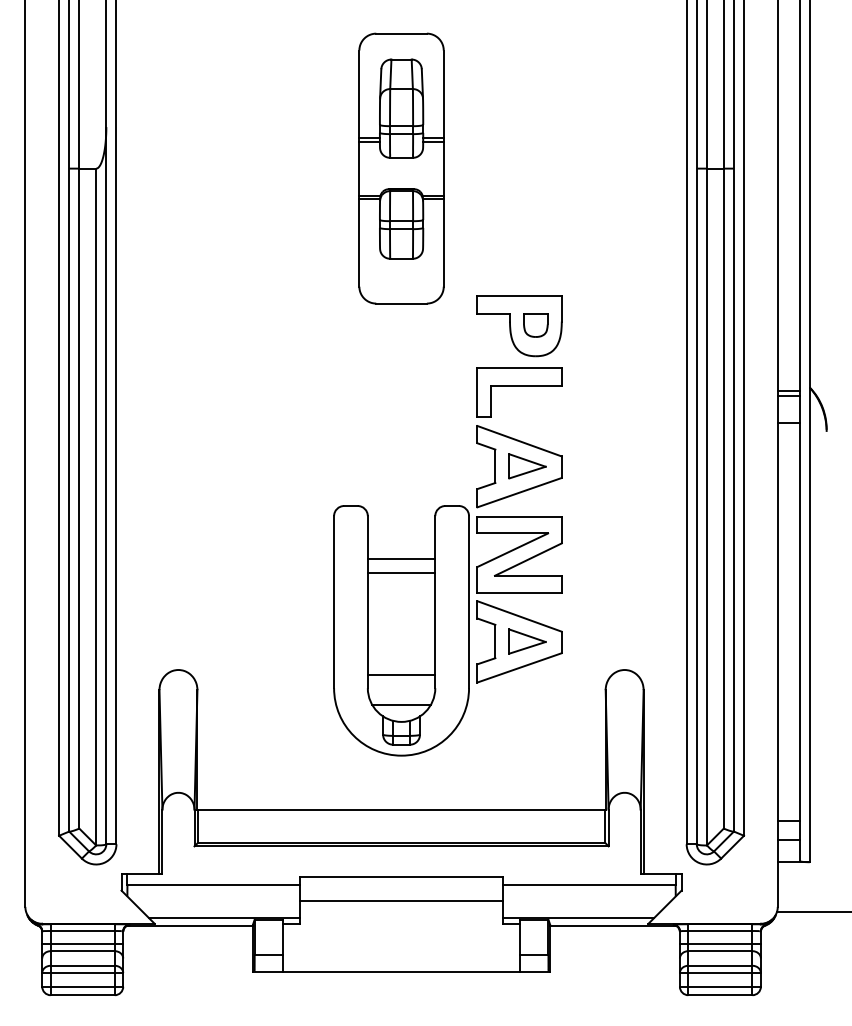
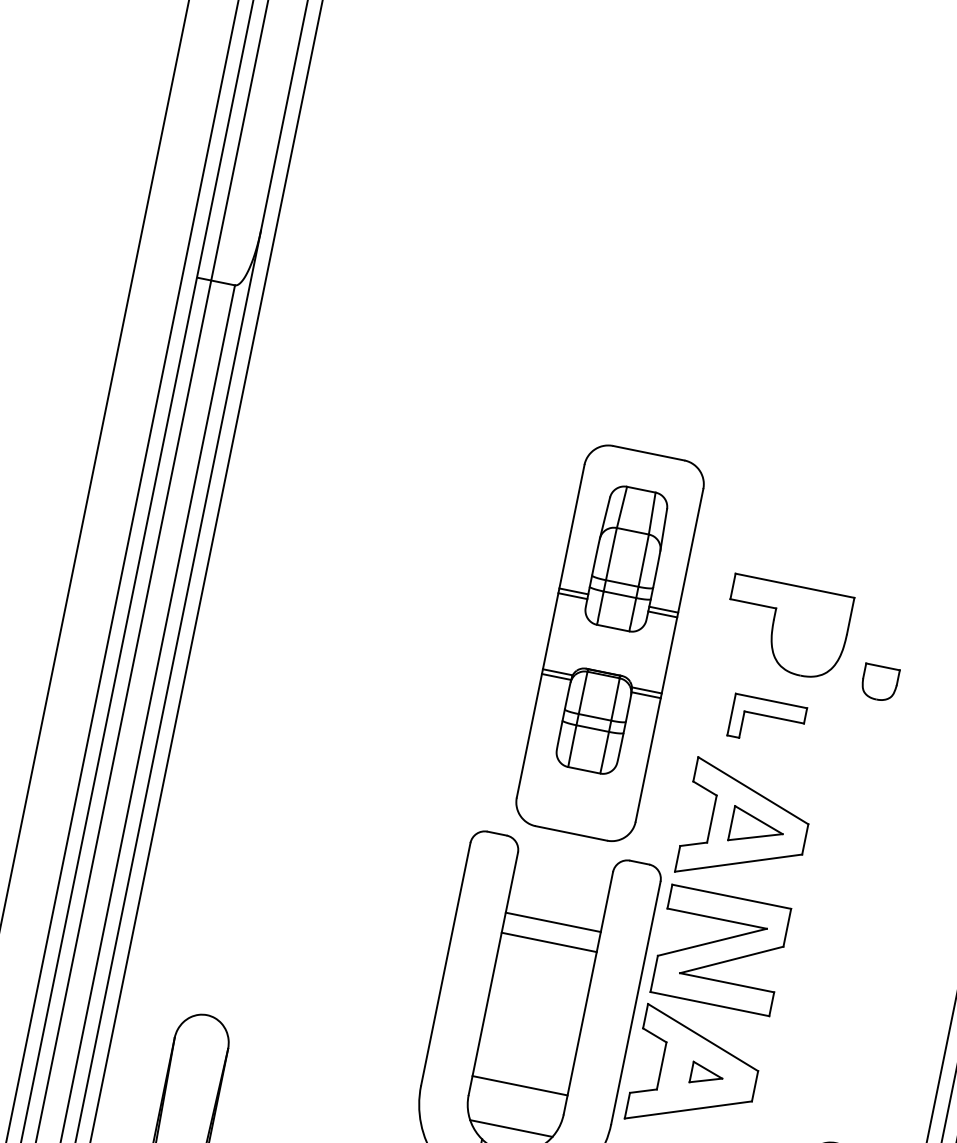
part: (401, 168) -> (610, 643), moved
part: (535, 325) -> (879, 683), moved
part: (519, 392) -> (767, 722), size x0.6
part: (527, 641) -> (706, 1075), size x0.6

